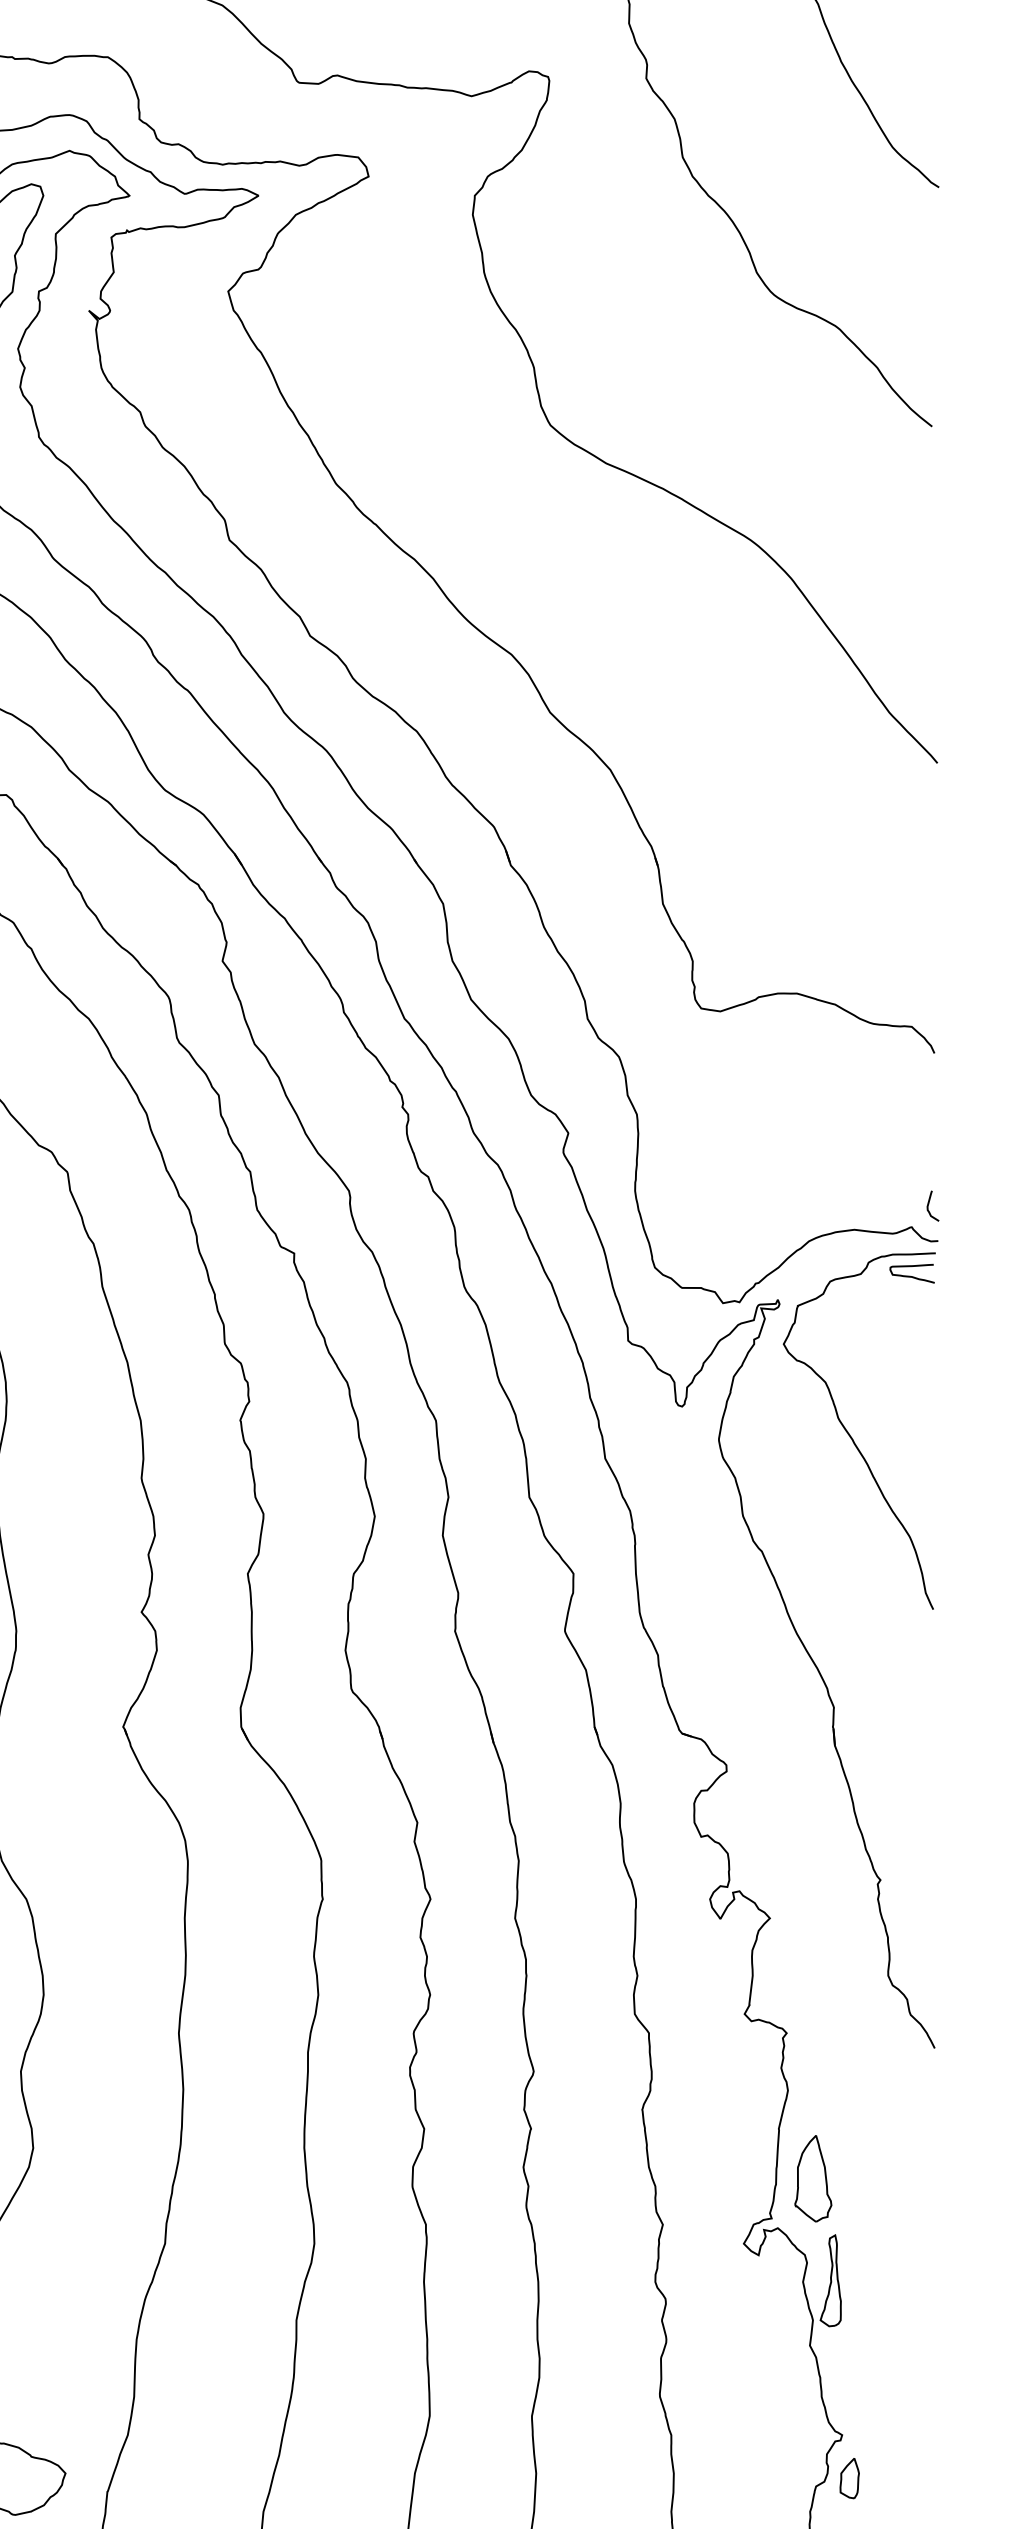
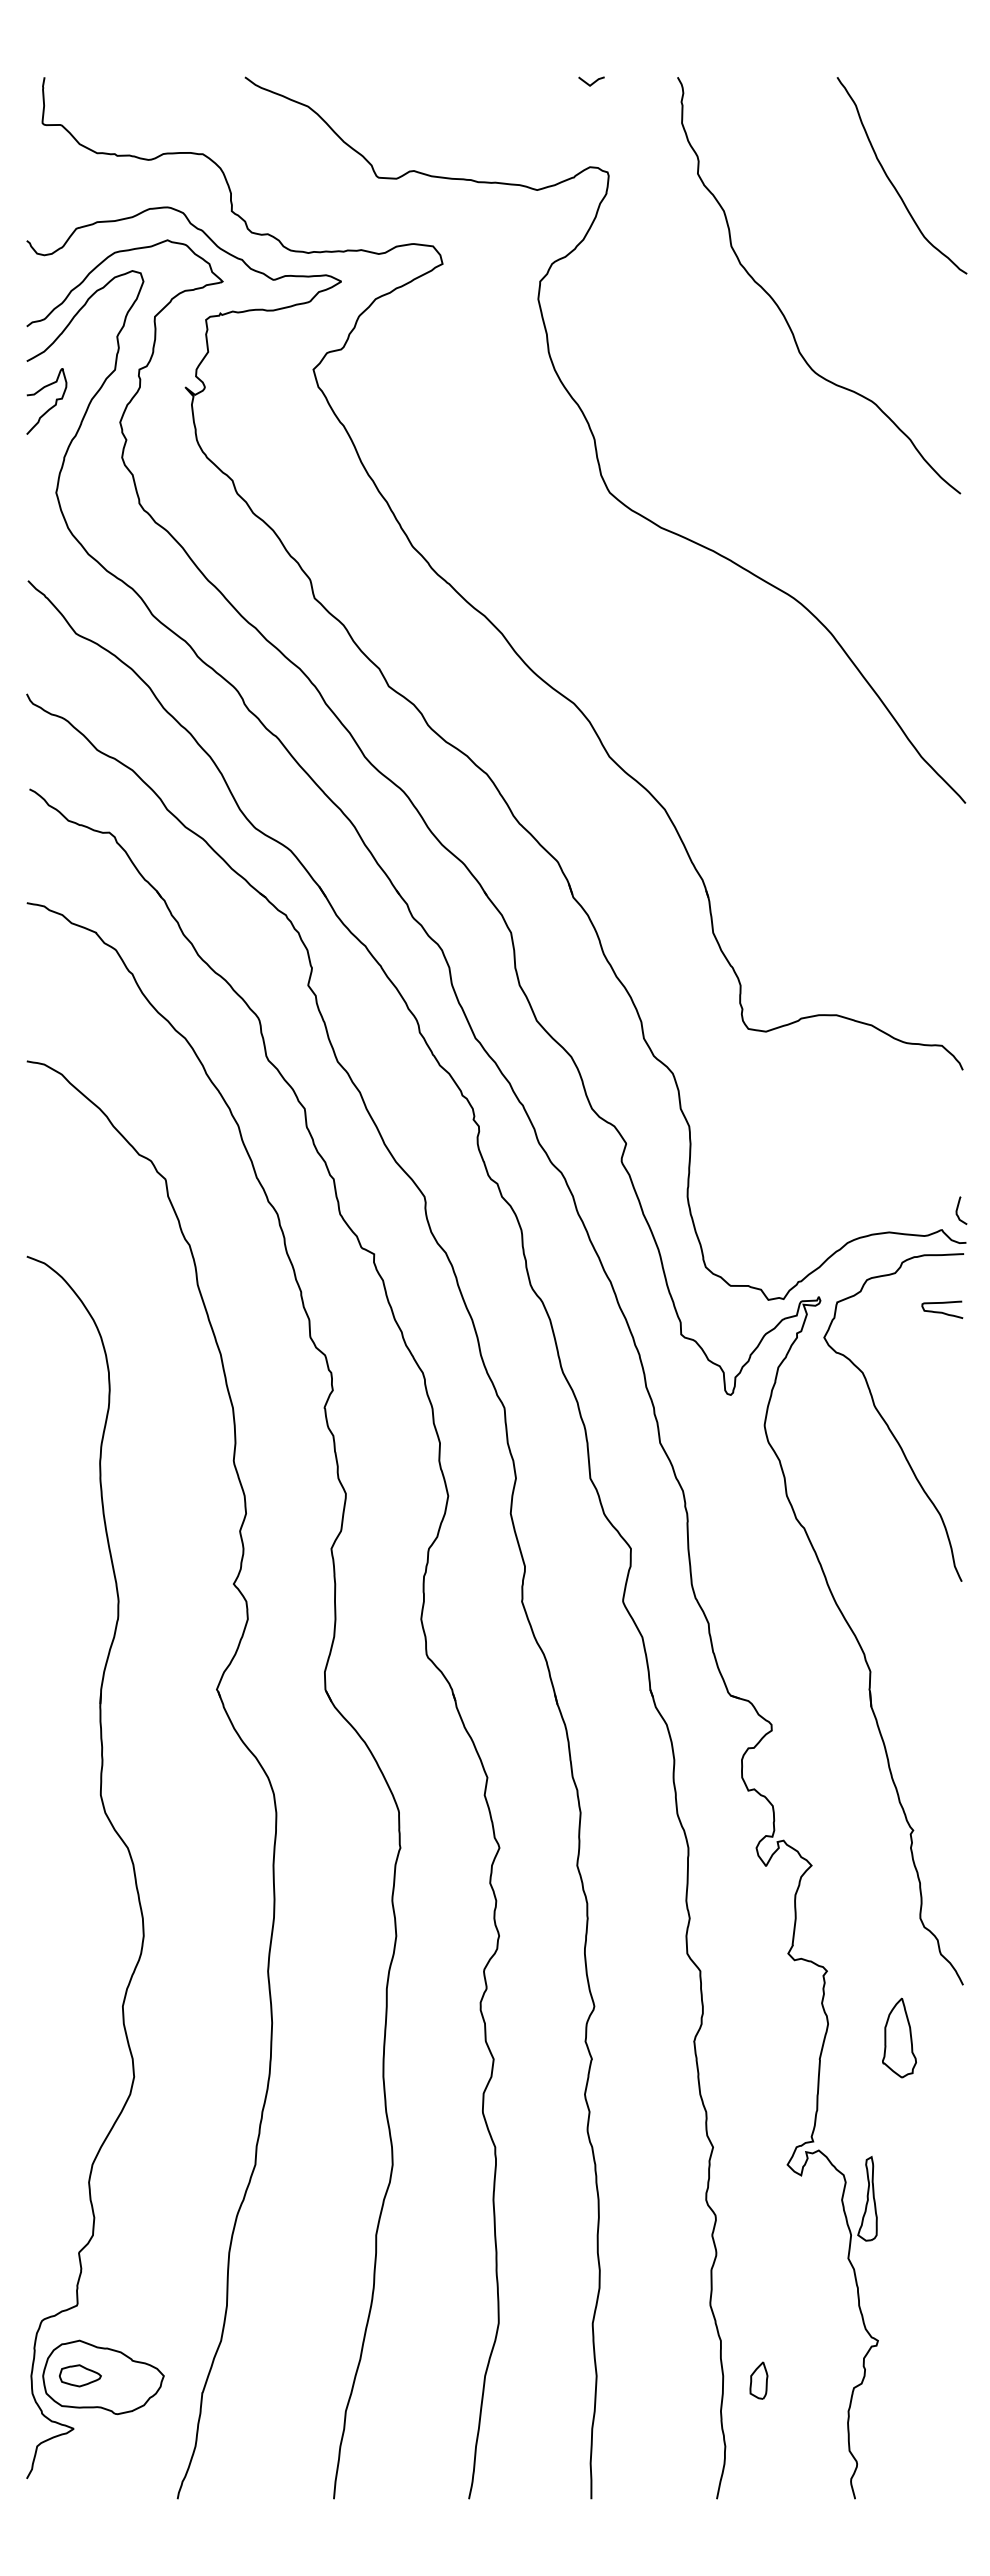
curve: (911, 1275) -> (941, 1311), moved
part: (813, 2178) -> (899, 2037), moved
part: (849, 2478) -> (758, 2380), moved

